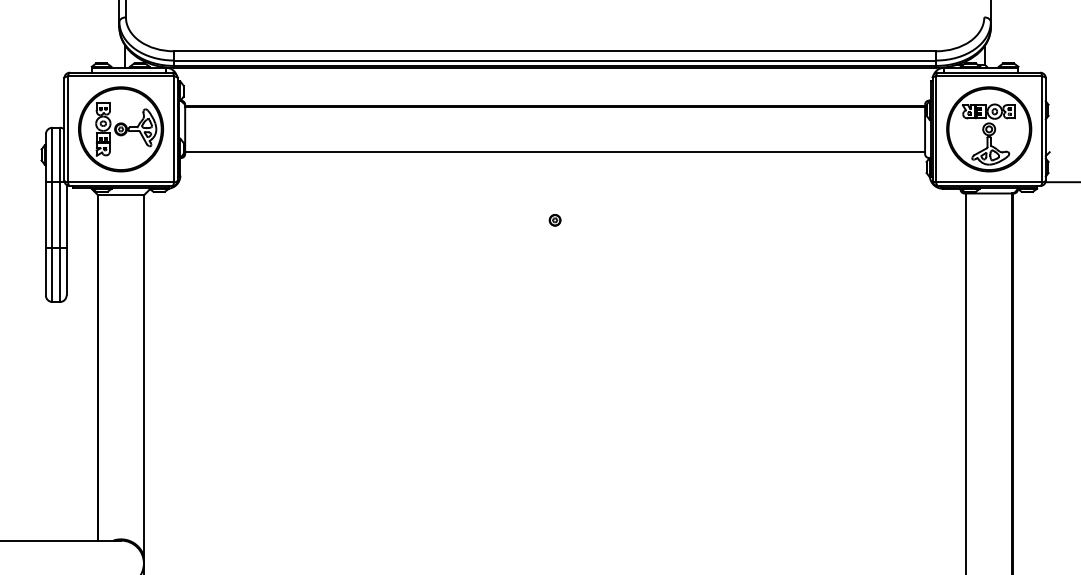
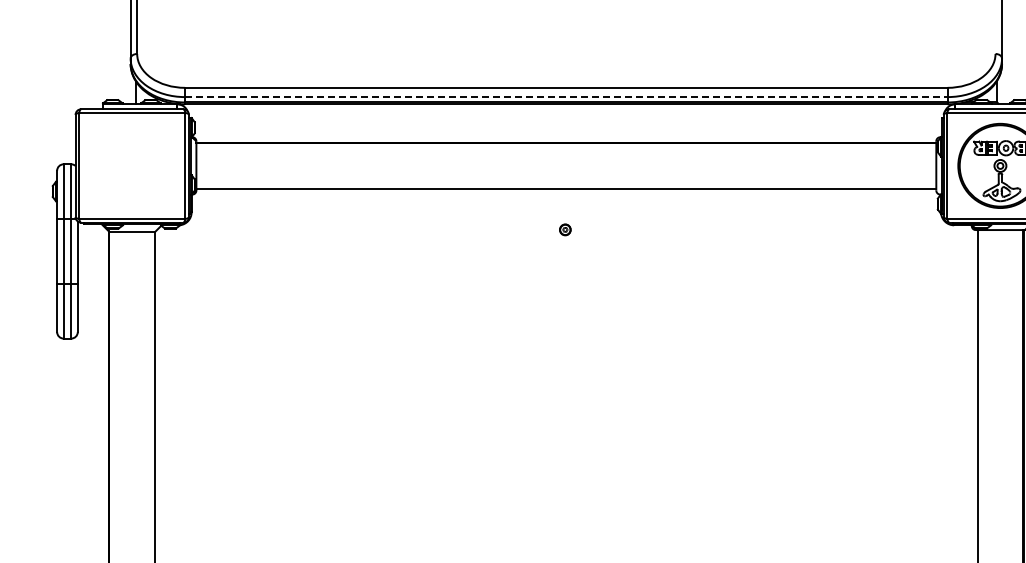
line: (555, 60) -> (566, 97), solid -> dashed
part: (121, 129) -> (132, 166), removed
part: (554, 220) -> (564, 230), moved

